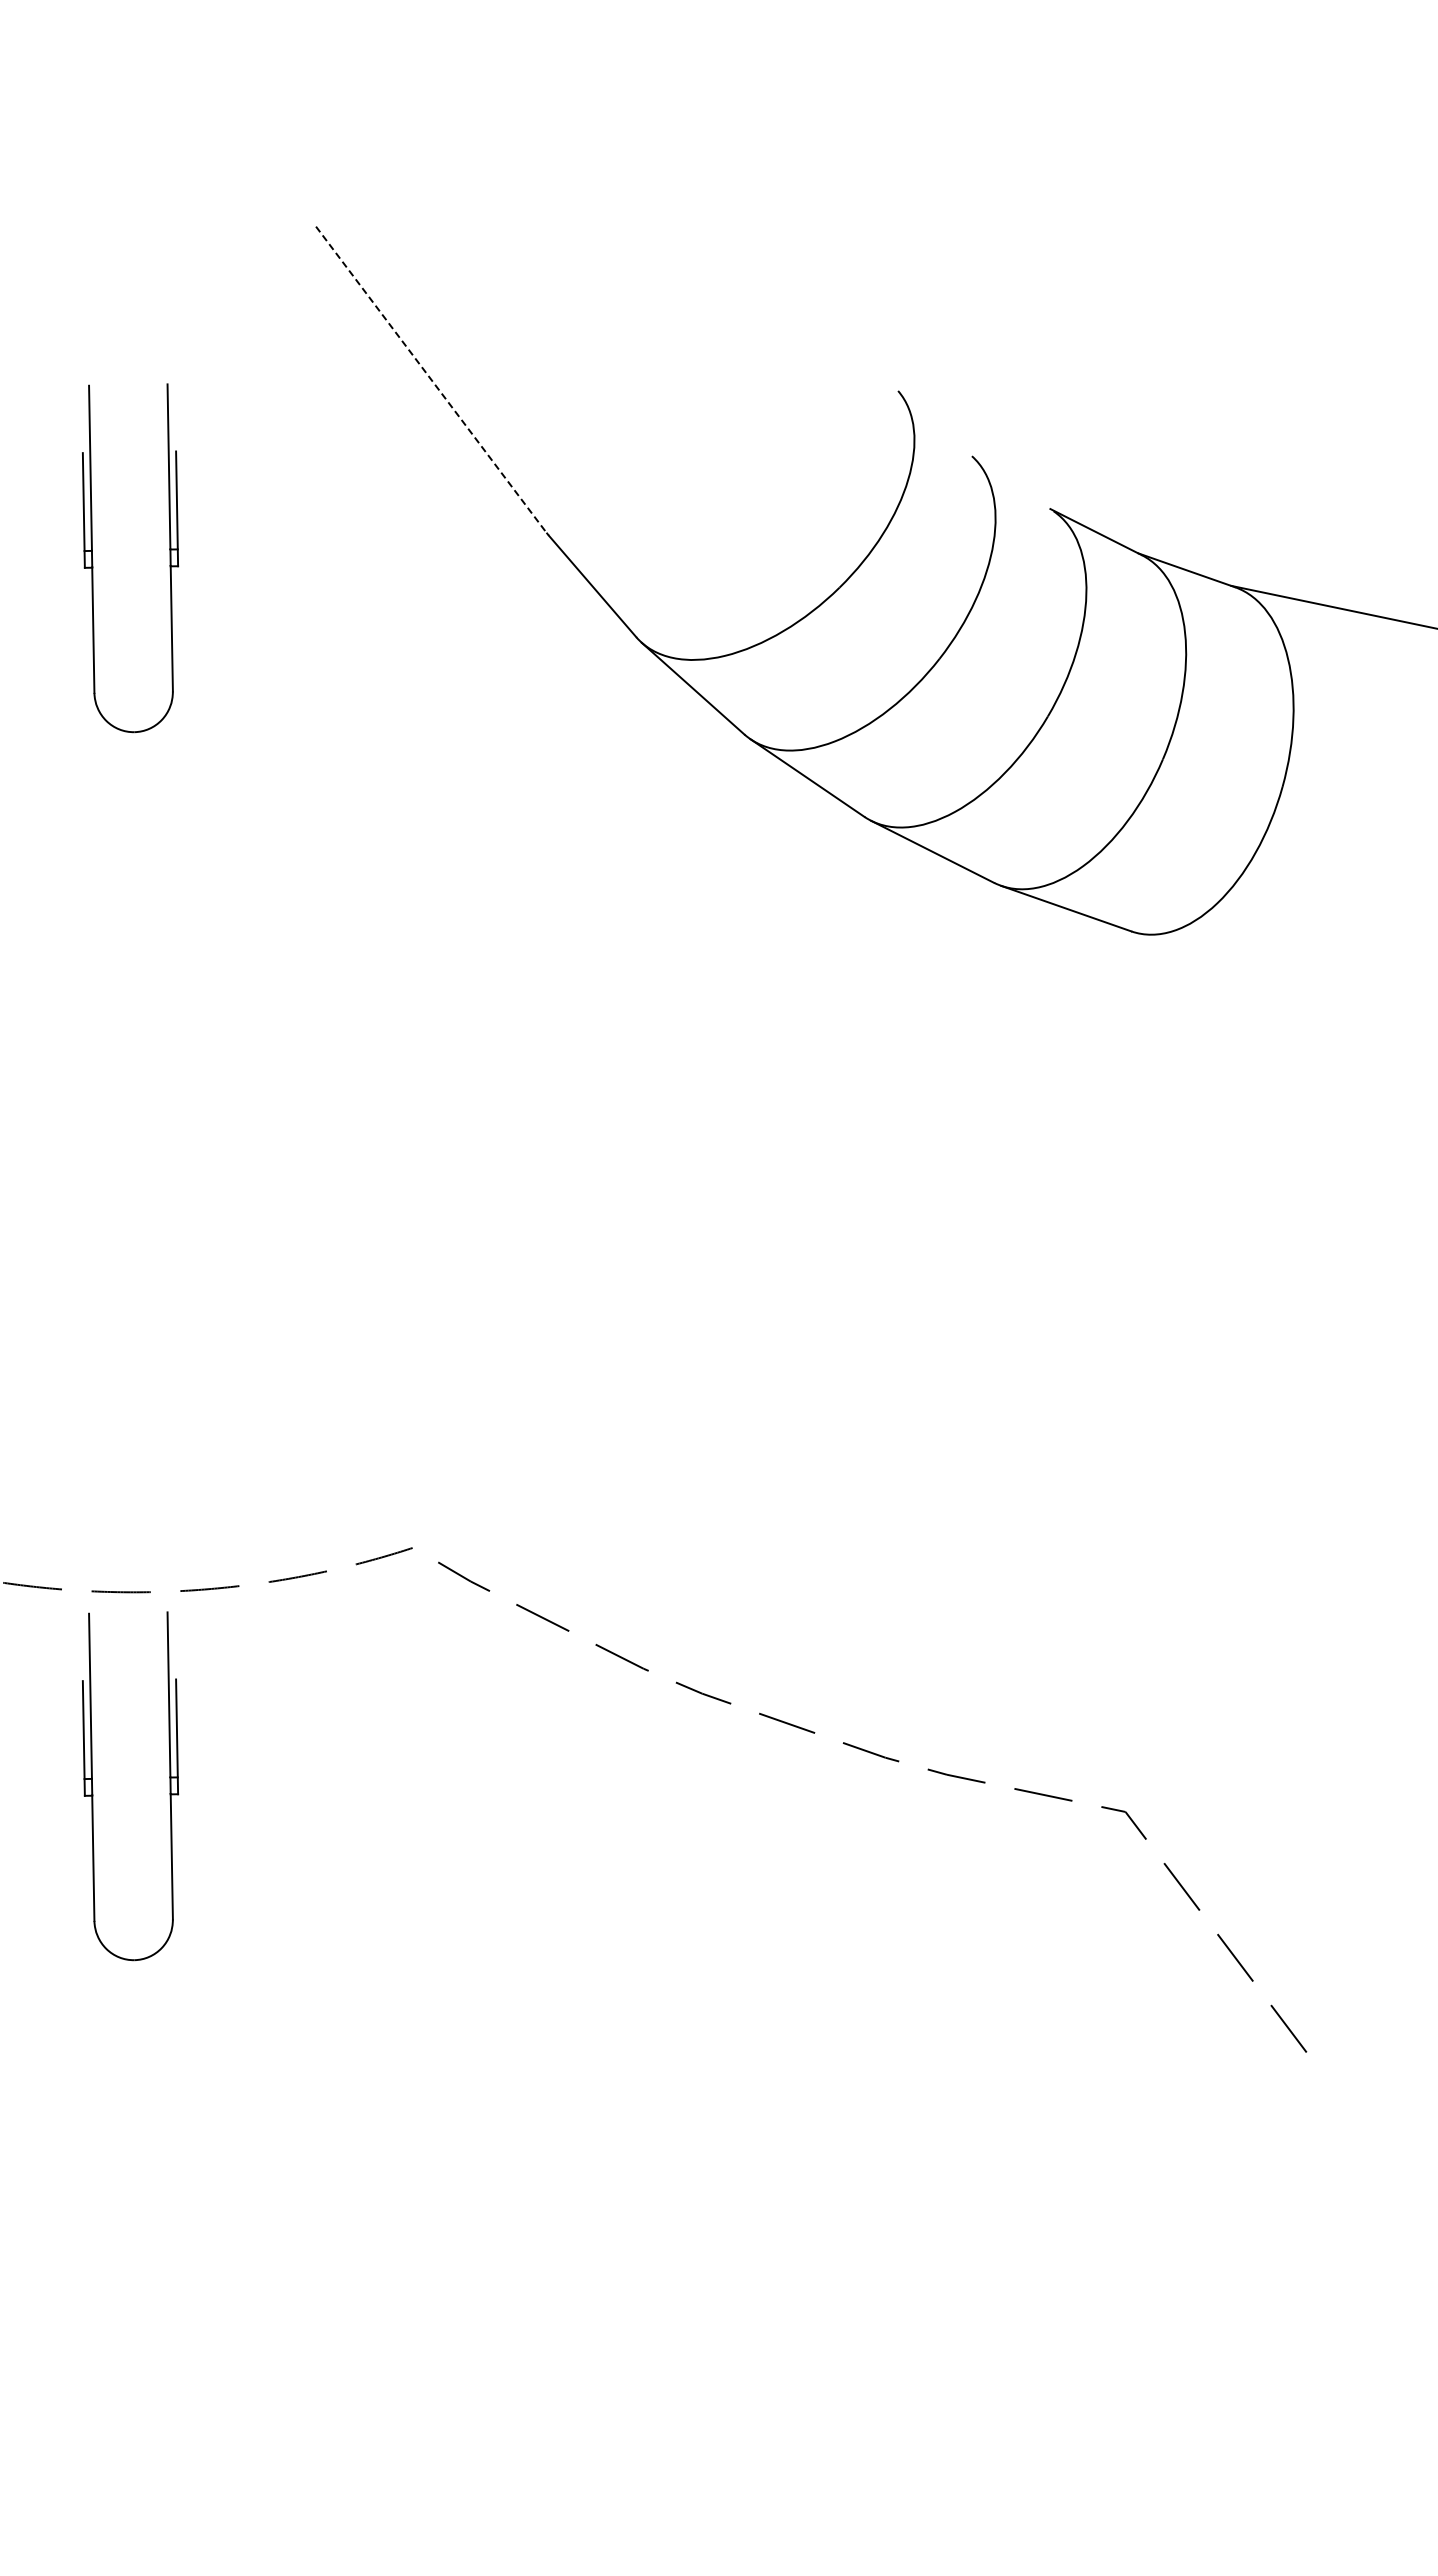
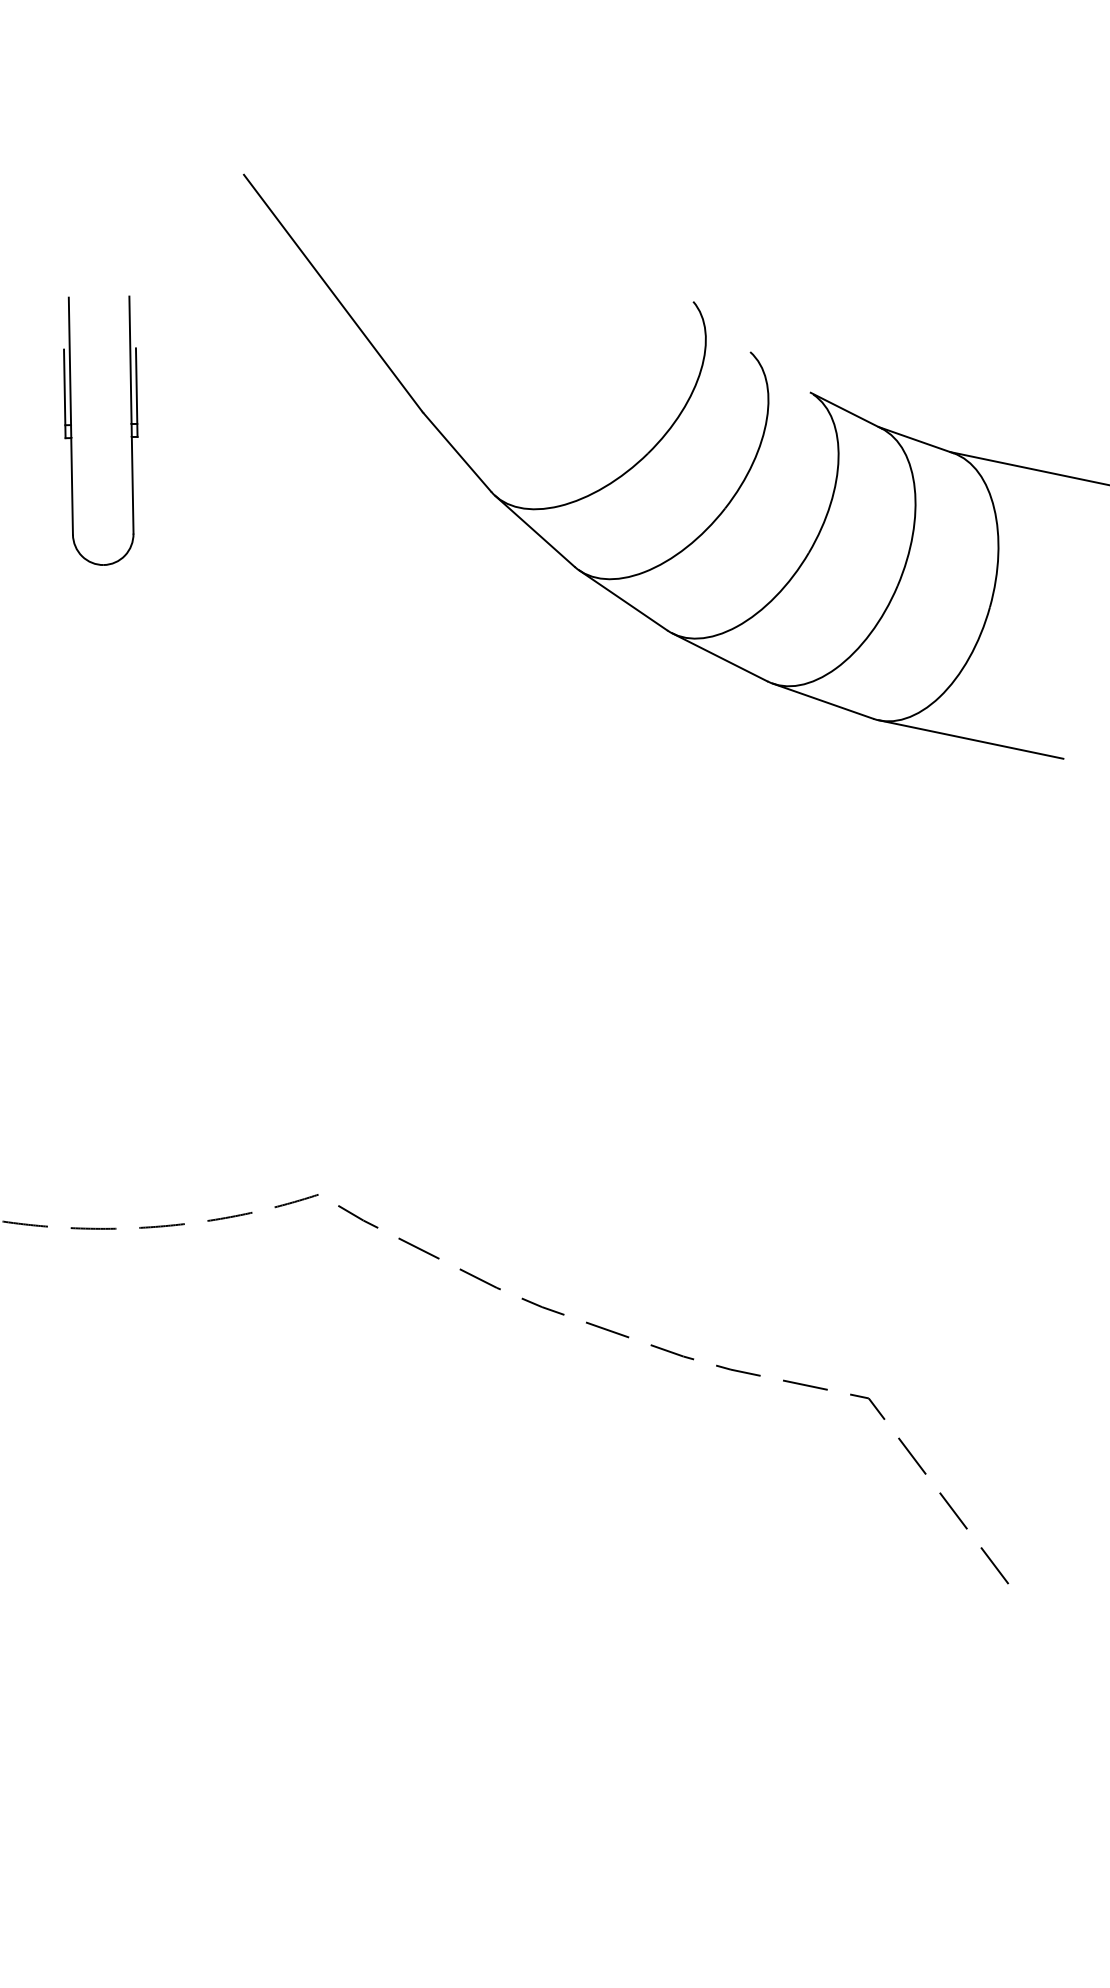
line: (431, 379) -> (333, 292), dashed -> solid
line: (1257, 958) -> (970, 739), added
part: (93, 1790) -> (72, 1381), removed

